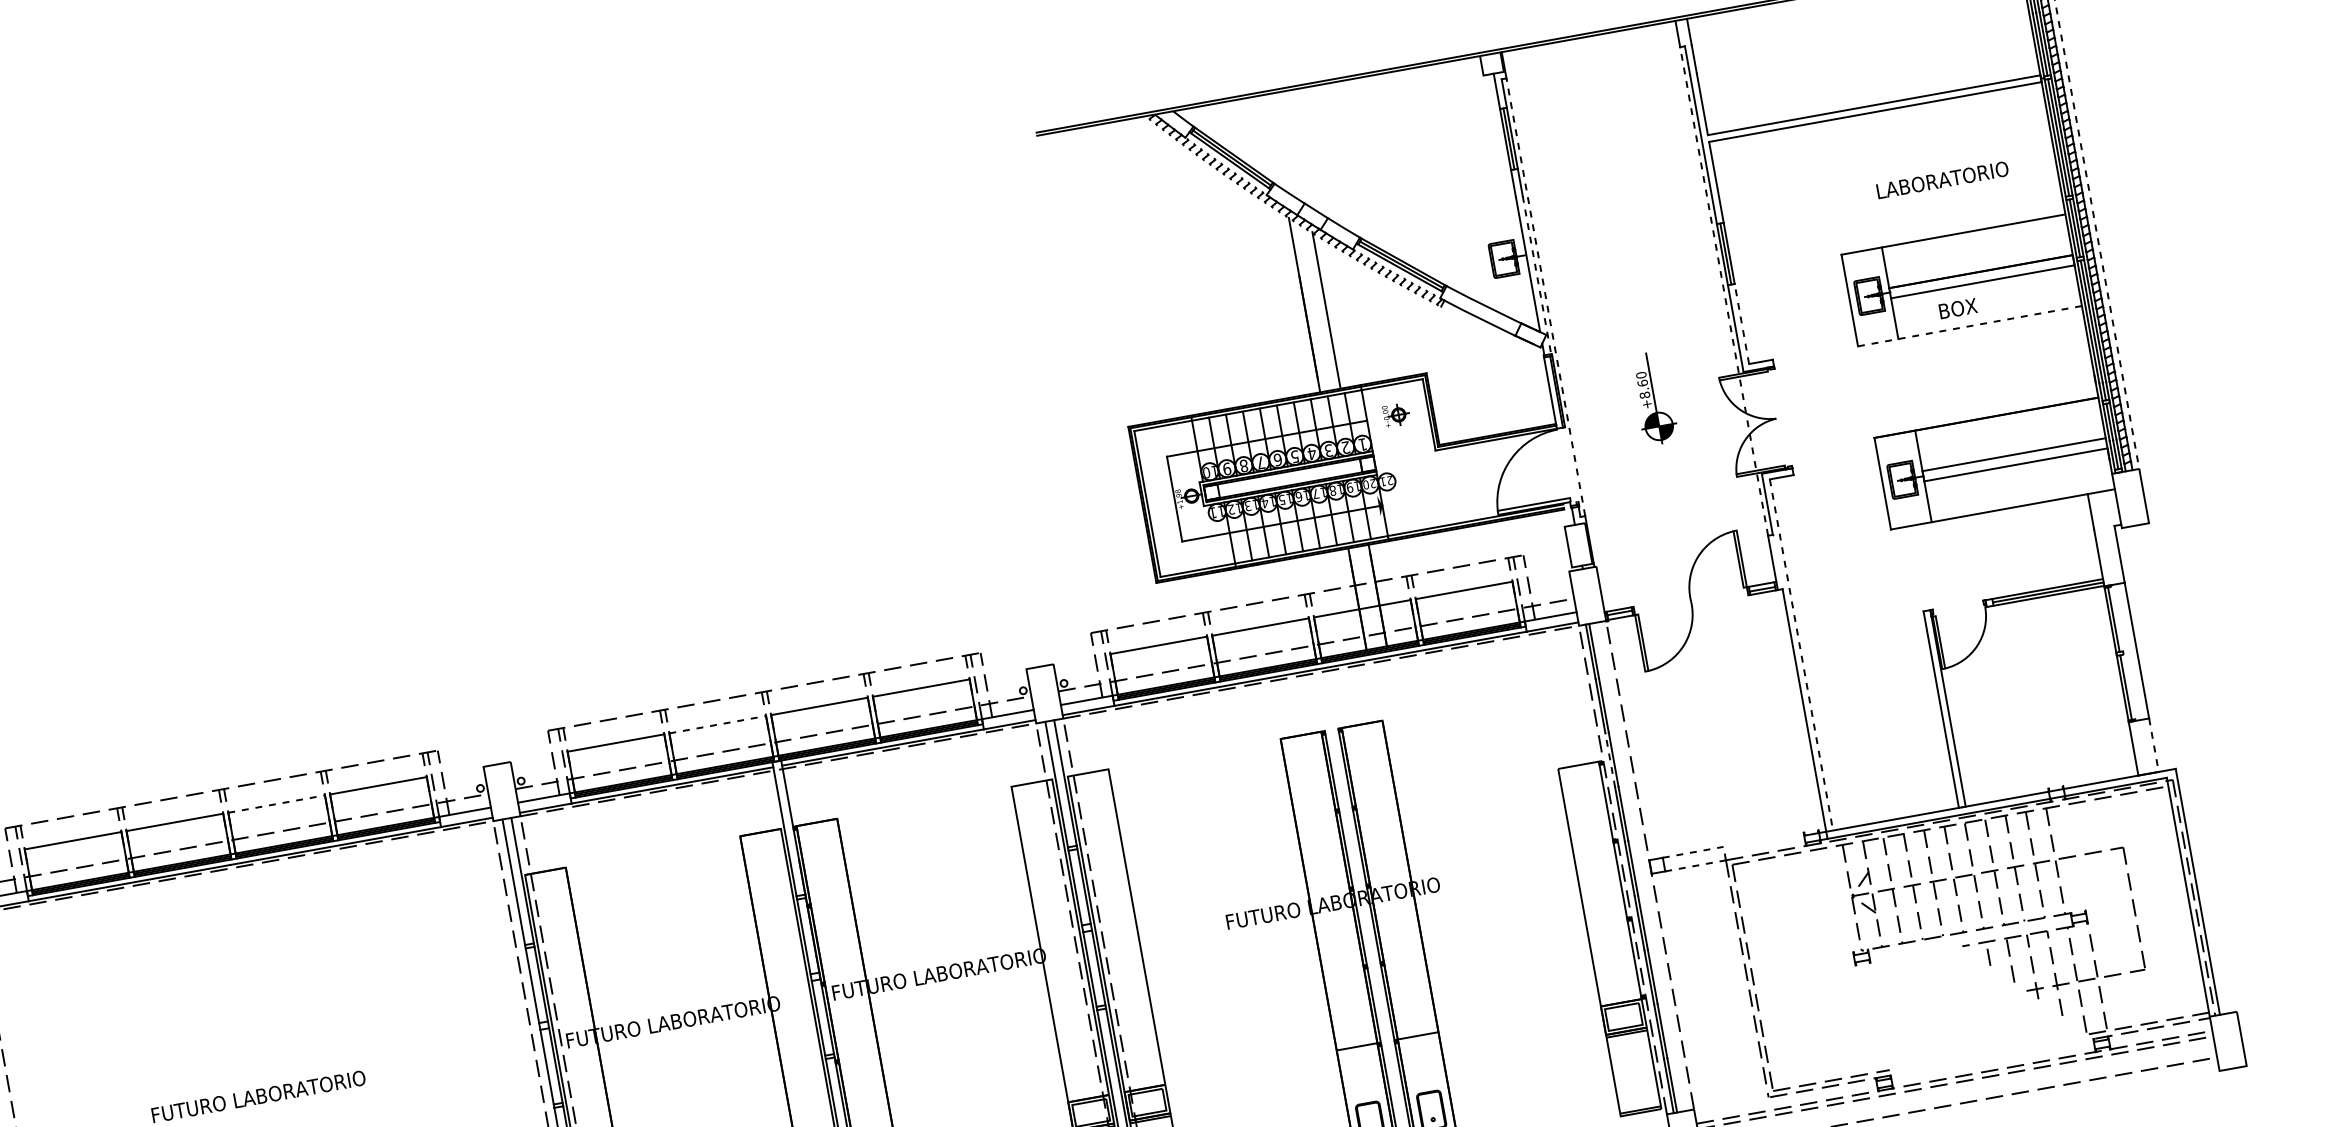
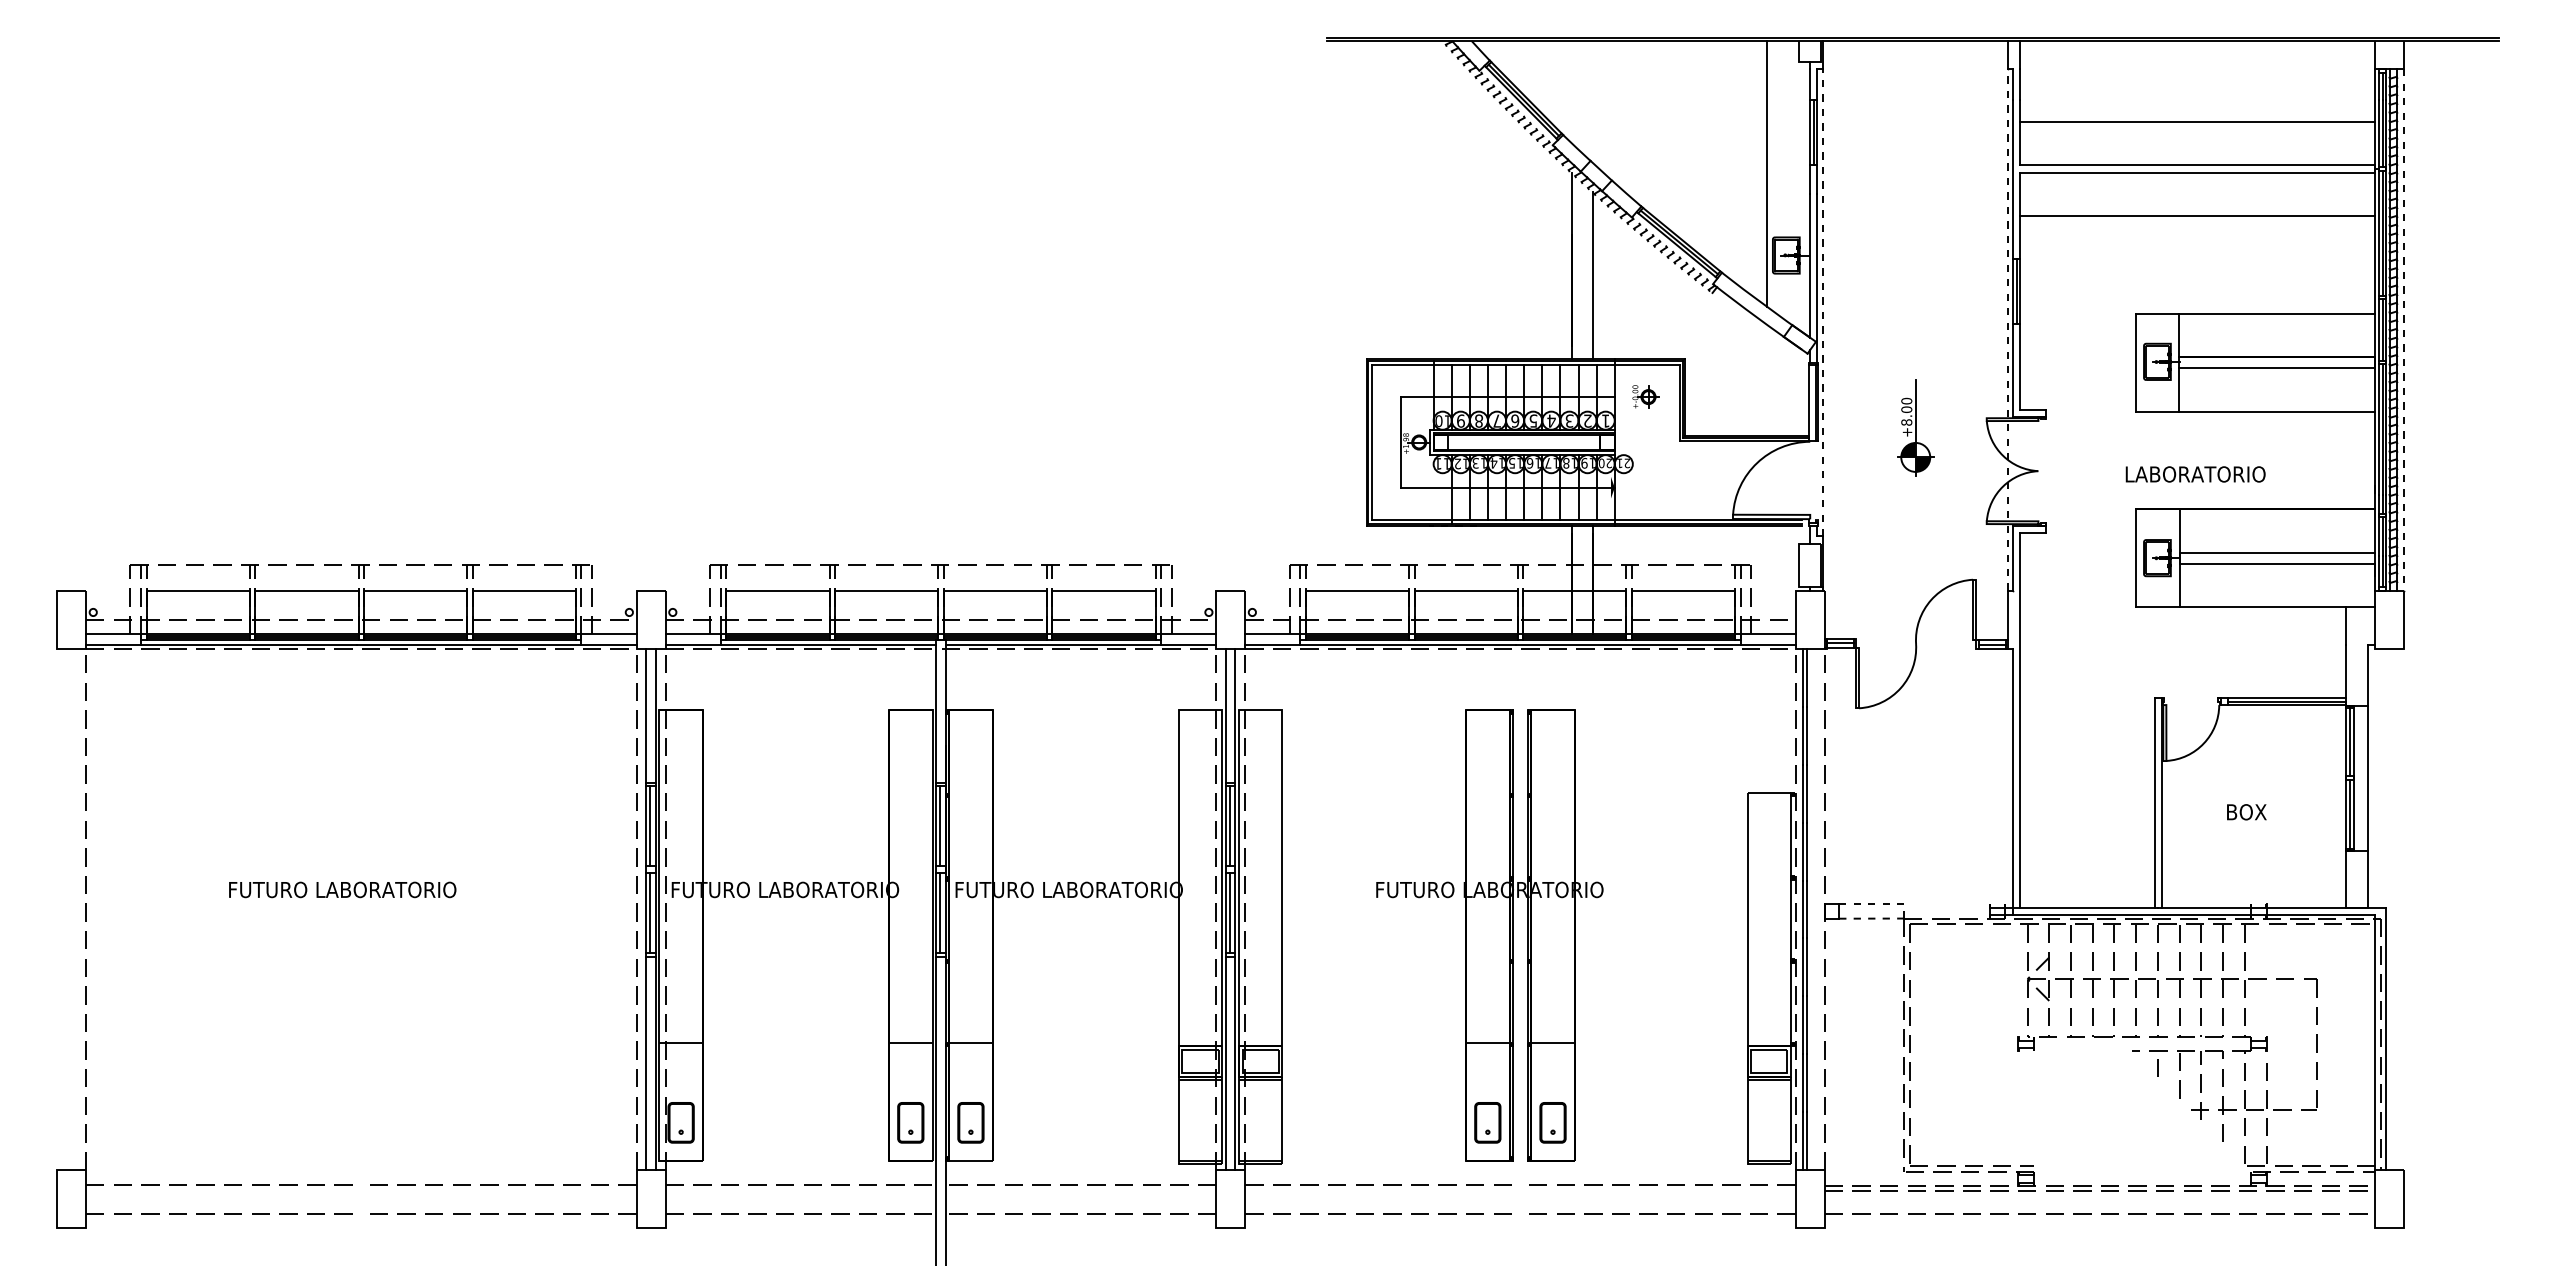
line: (1866, 64) -> (2197, 121), added
line: (1882, 152) -> (2197, 215), added
text: (1942, 180) -> (2195, 474), moved
line: (1471, 185) -> (1766, 173), added
line: (1537, 275) -> (1817, 278), dashed -> solid
text: (1957, 308) -> (2246, 812), moved
line: (1742, 323) -> (2020, 366), dashed -> solid
line: (1970, 325) -> (2256, 411), dashed -> solid
text: (1642, 383) -> (1906, 409), +8.60 -> +8.00
line: (2123, 652) -> (2353, 777), added
line: (1801, 655) -> (2020, 720), dashed -> solid
line: (717, 724) -> (886, 590), dashed -> solid
line: (2154, 745) -> (2368, 879), dashed -> solid
line: (1609, 760) -> (1802, 793), dashed -> solid
line: (276, 803) -> (415, 590), dashed -> solid
line: (1078, 887) -> (1229, 826), added
line: (807, 936) -> (939, 826), added
line: (1093, 968) -> (1229, 912), added
line: (536, 985) -> (650, 826), added
line: (821, 1017) -> (939, 912), added
line: (550, 1065) -> (650, 912), added

